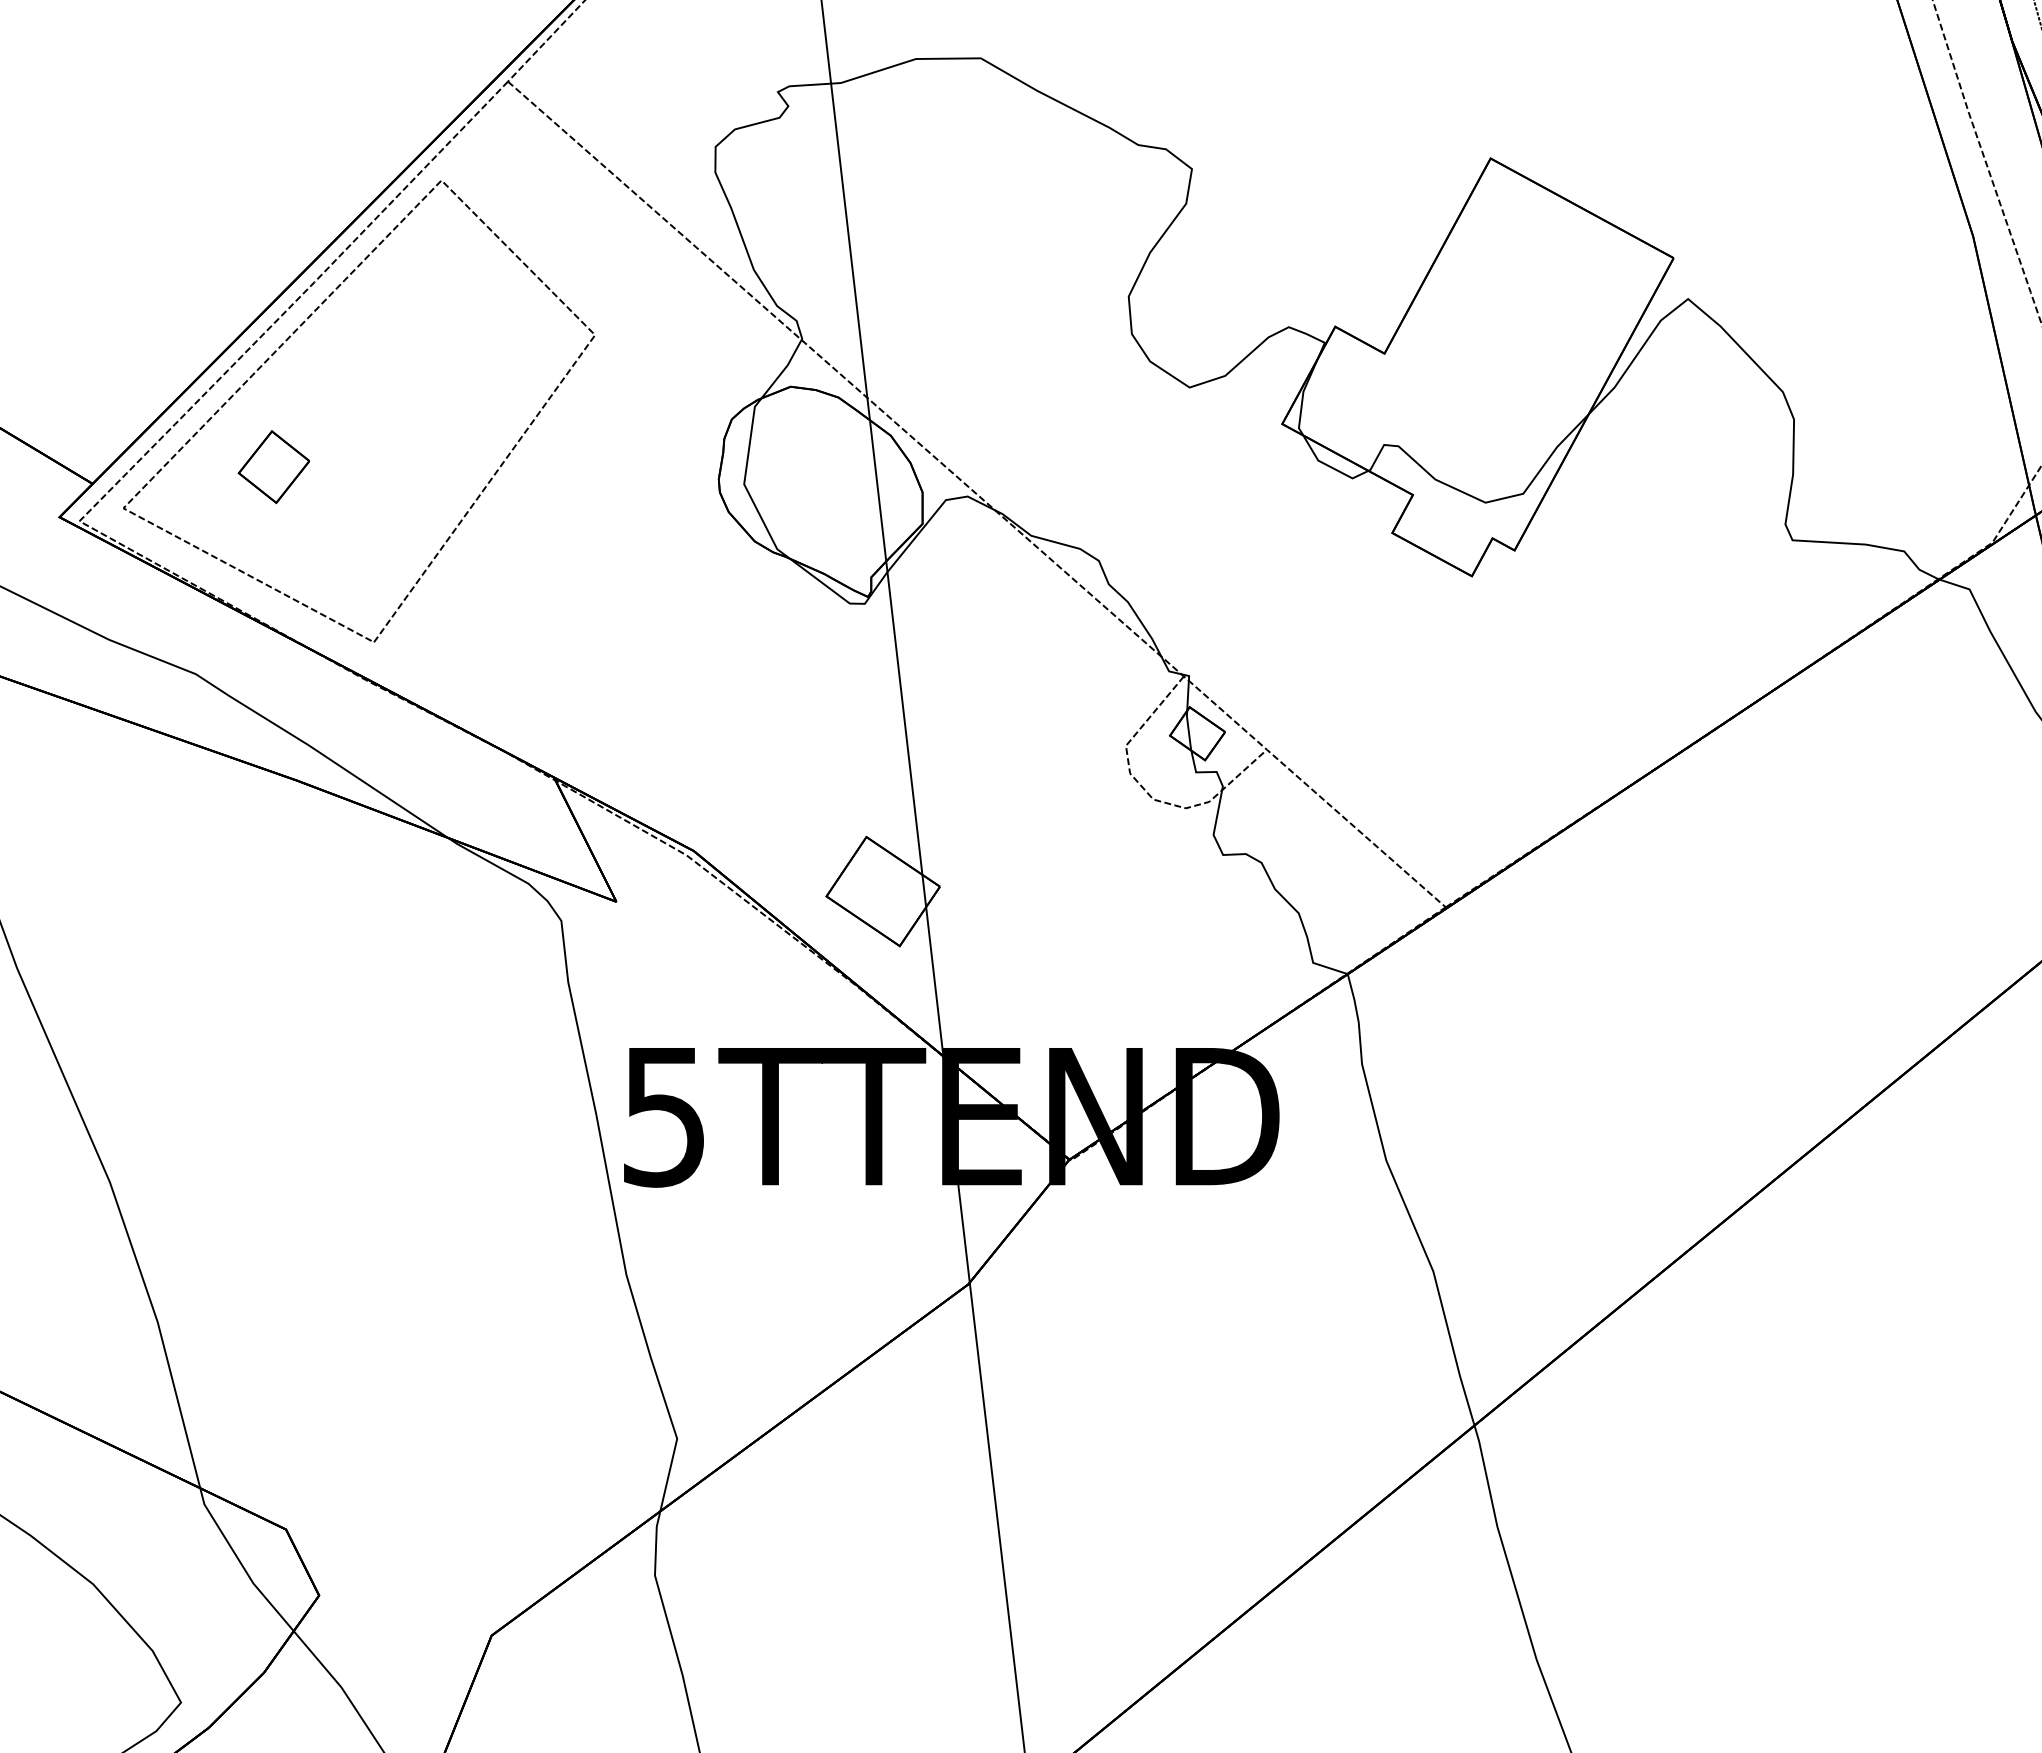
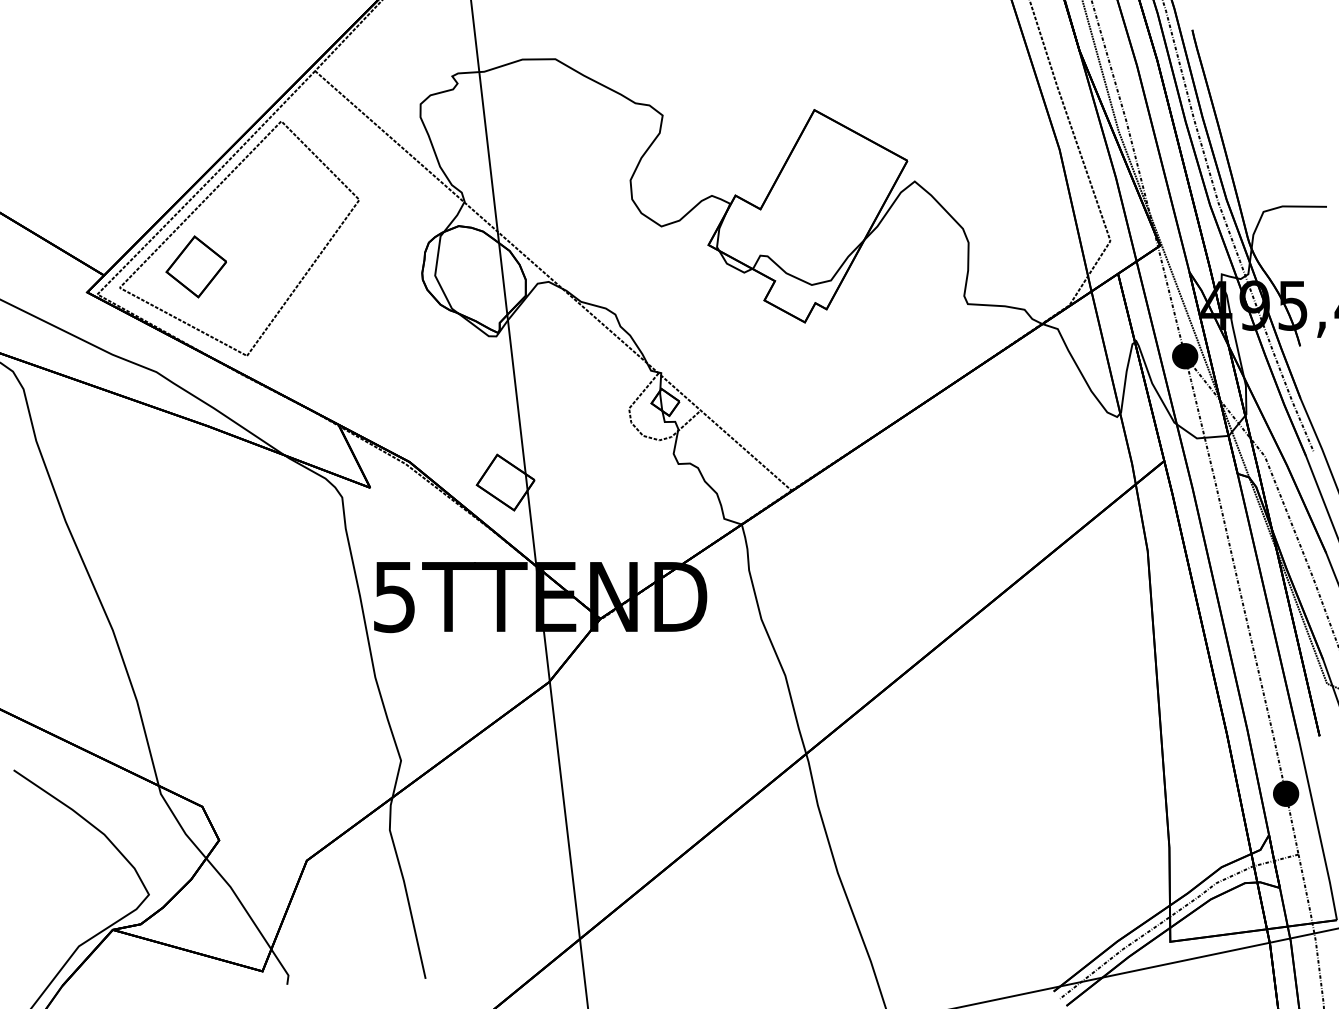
part: (272, 466) -> (195, 266), size x1.67

